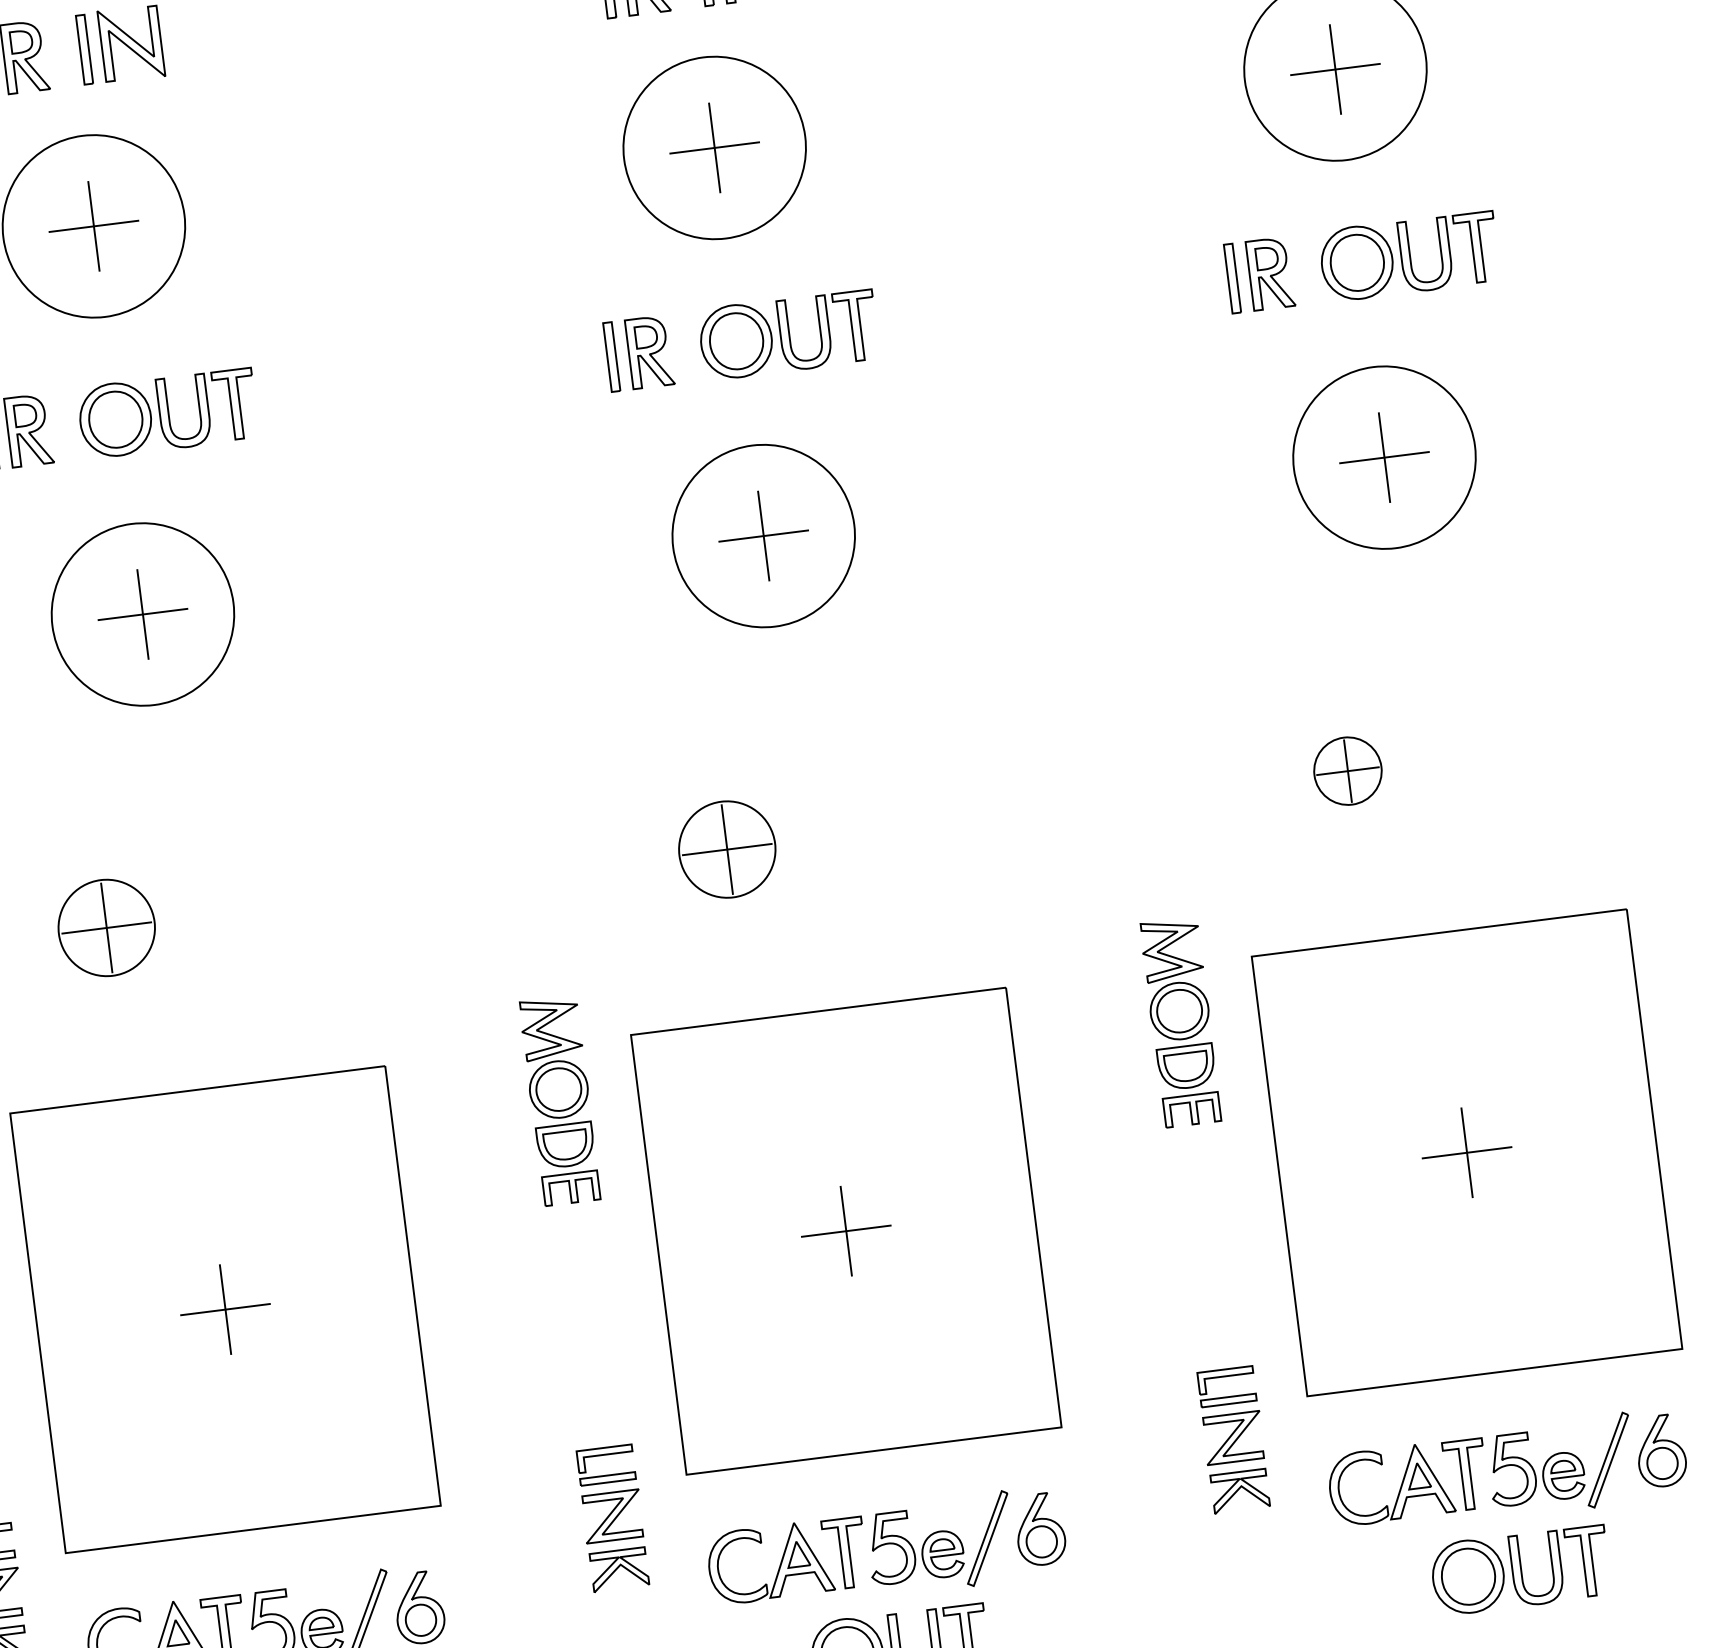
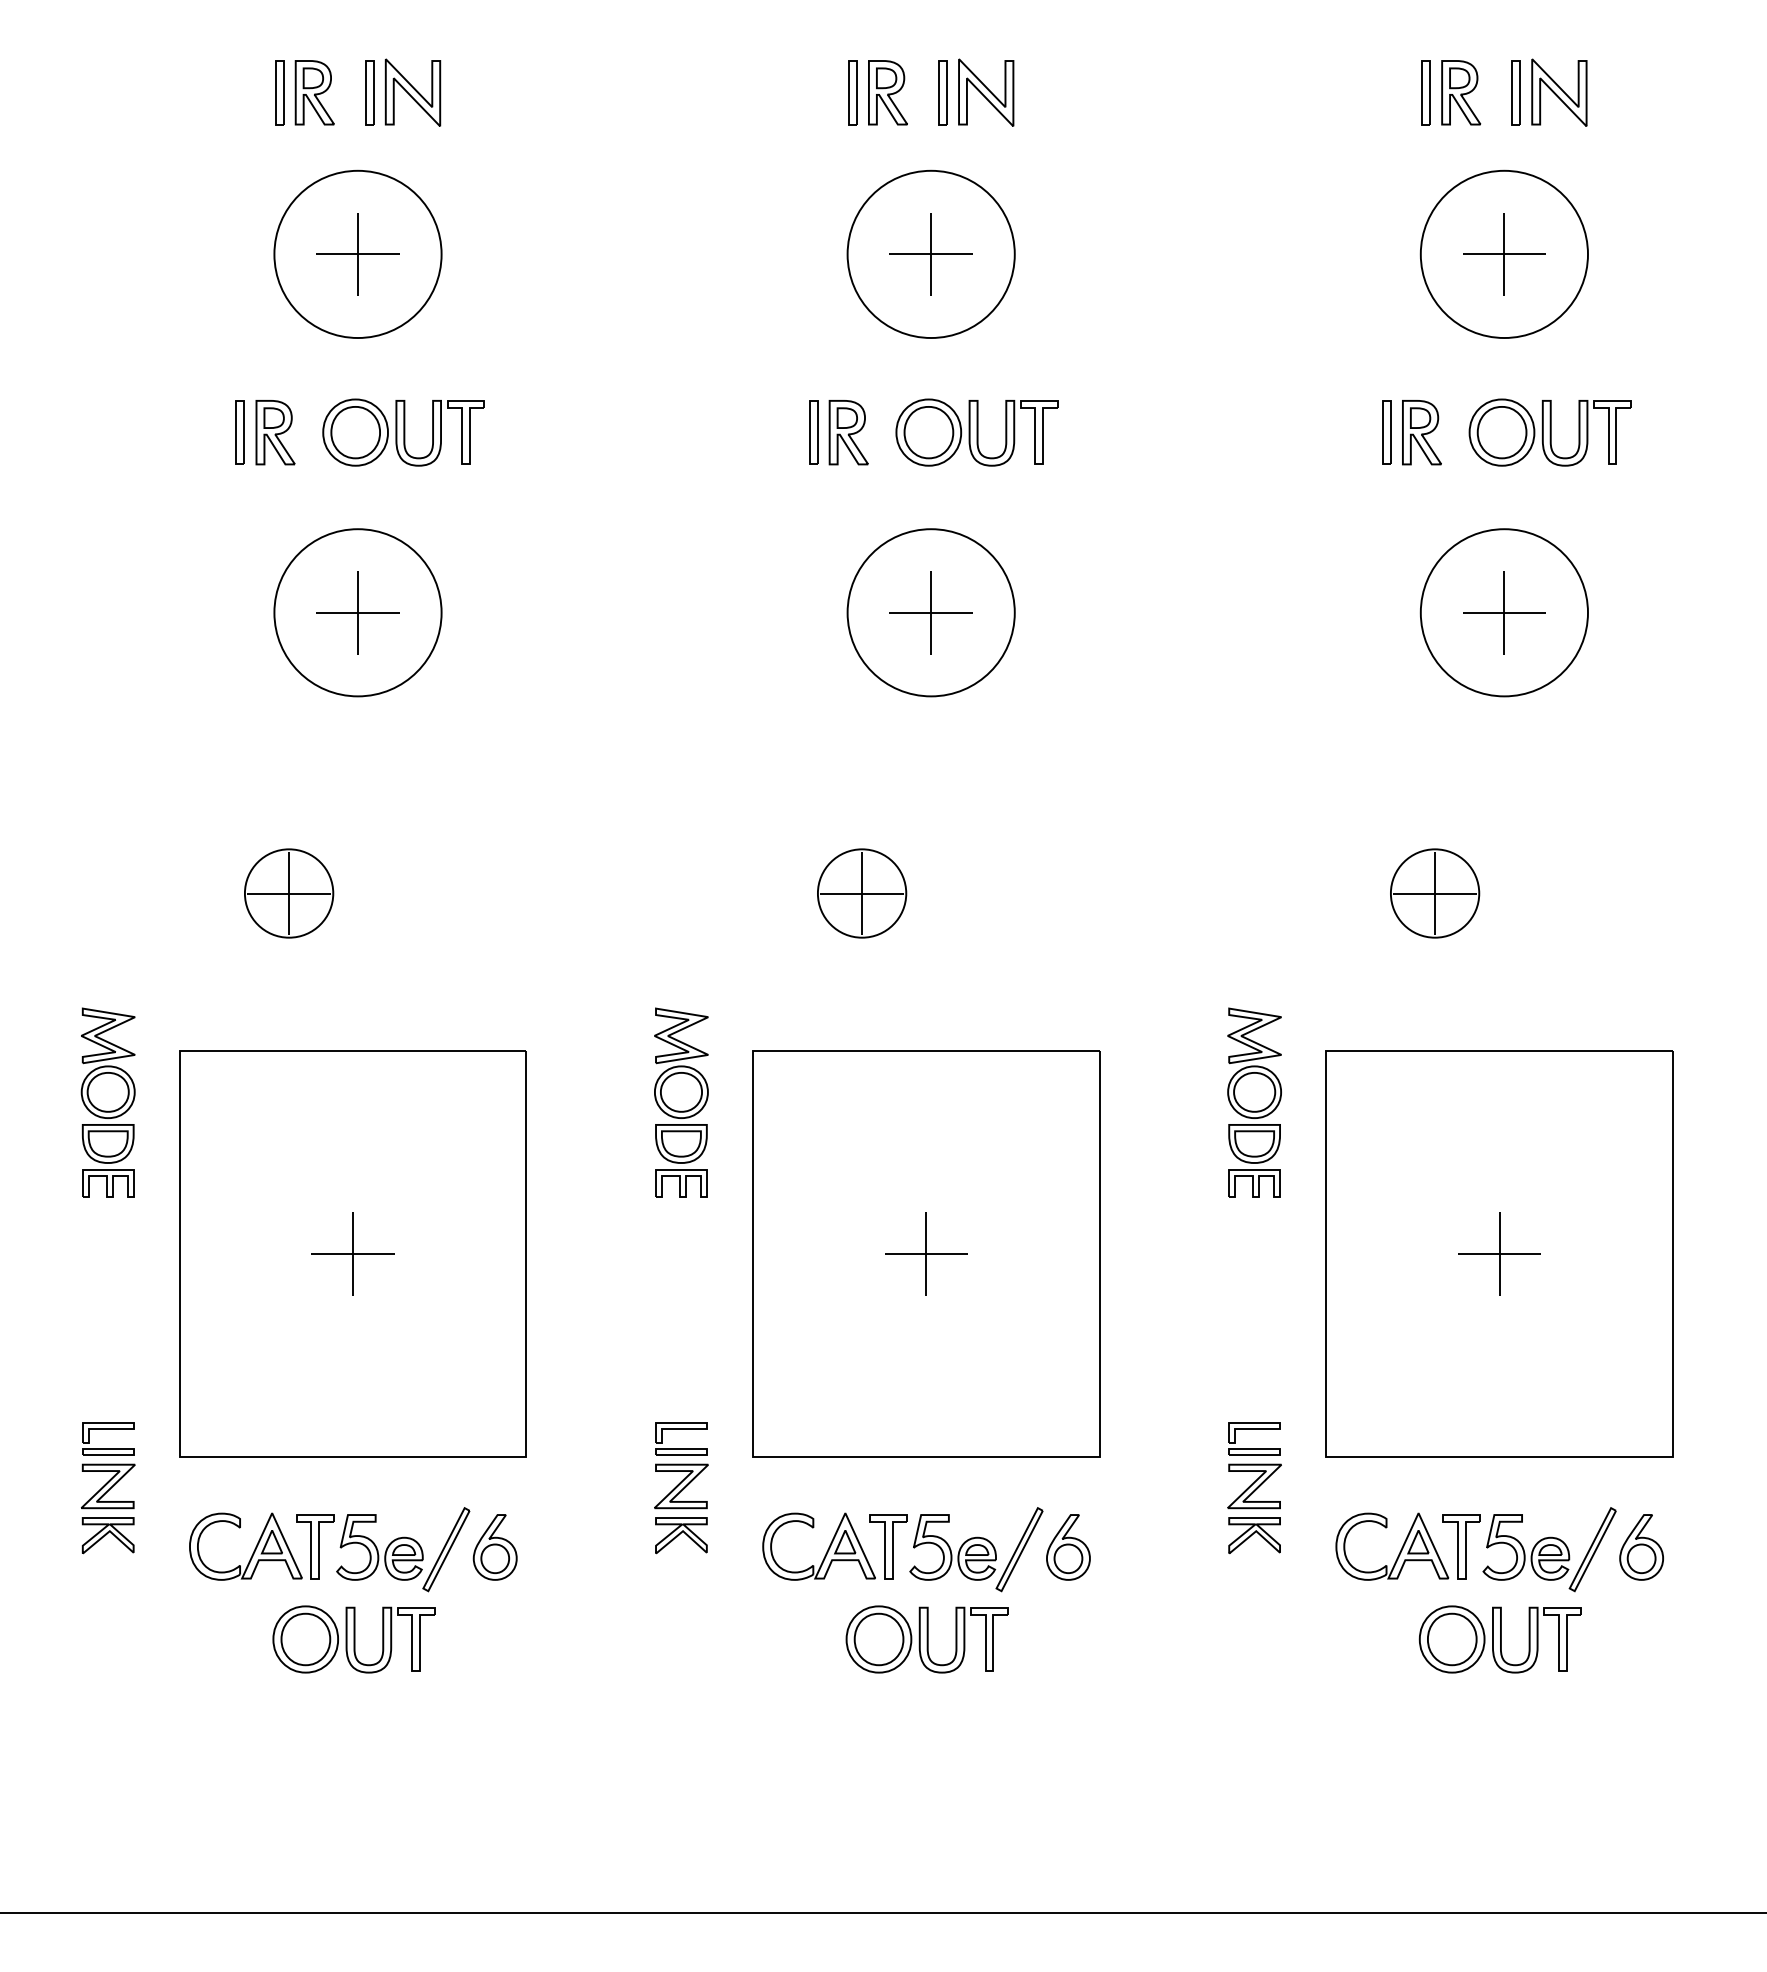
part: (1348, 771) -> (1435, 893), size x1.43

